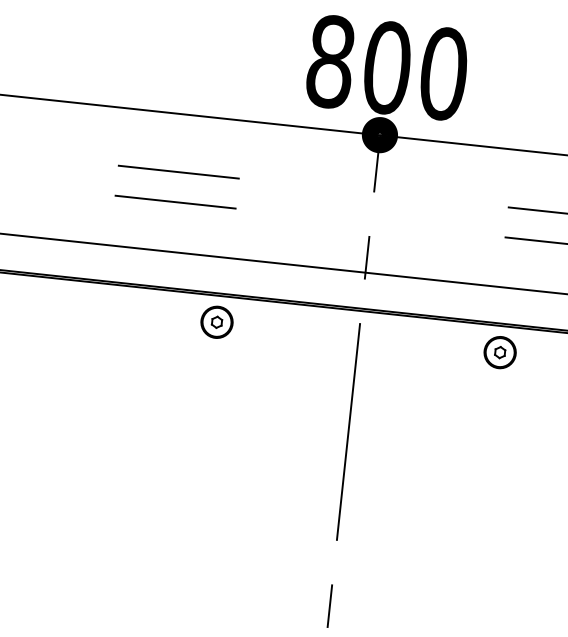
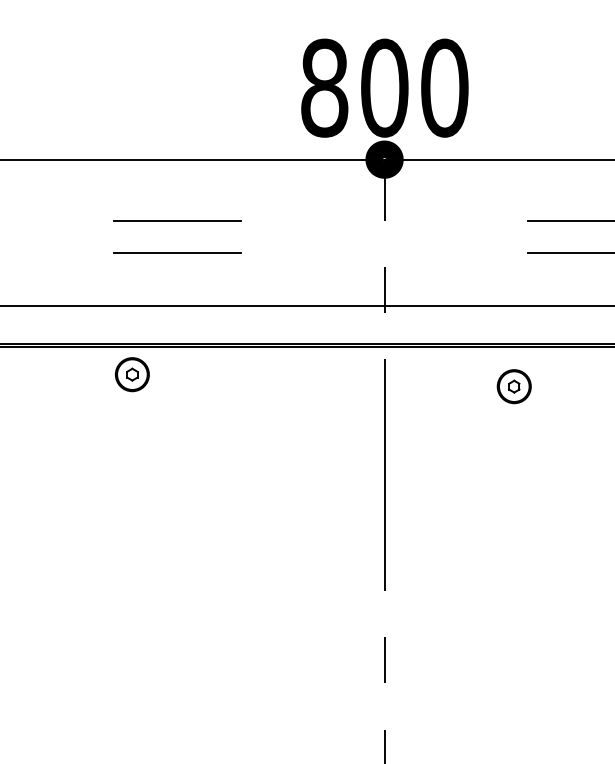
part: (216, 322) -> (131, 374), moved
part: (499, 352) -> (513, 386), moved

